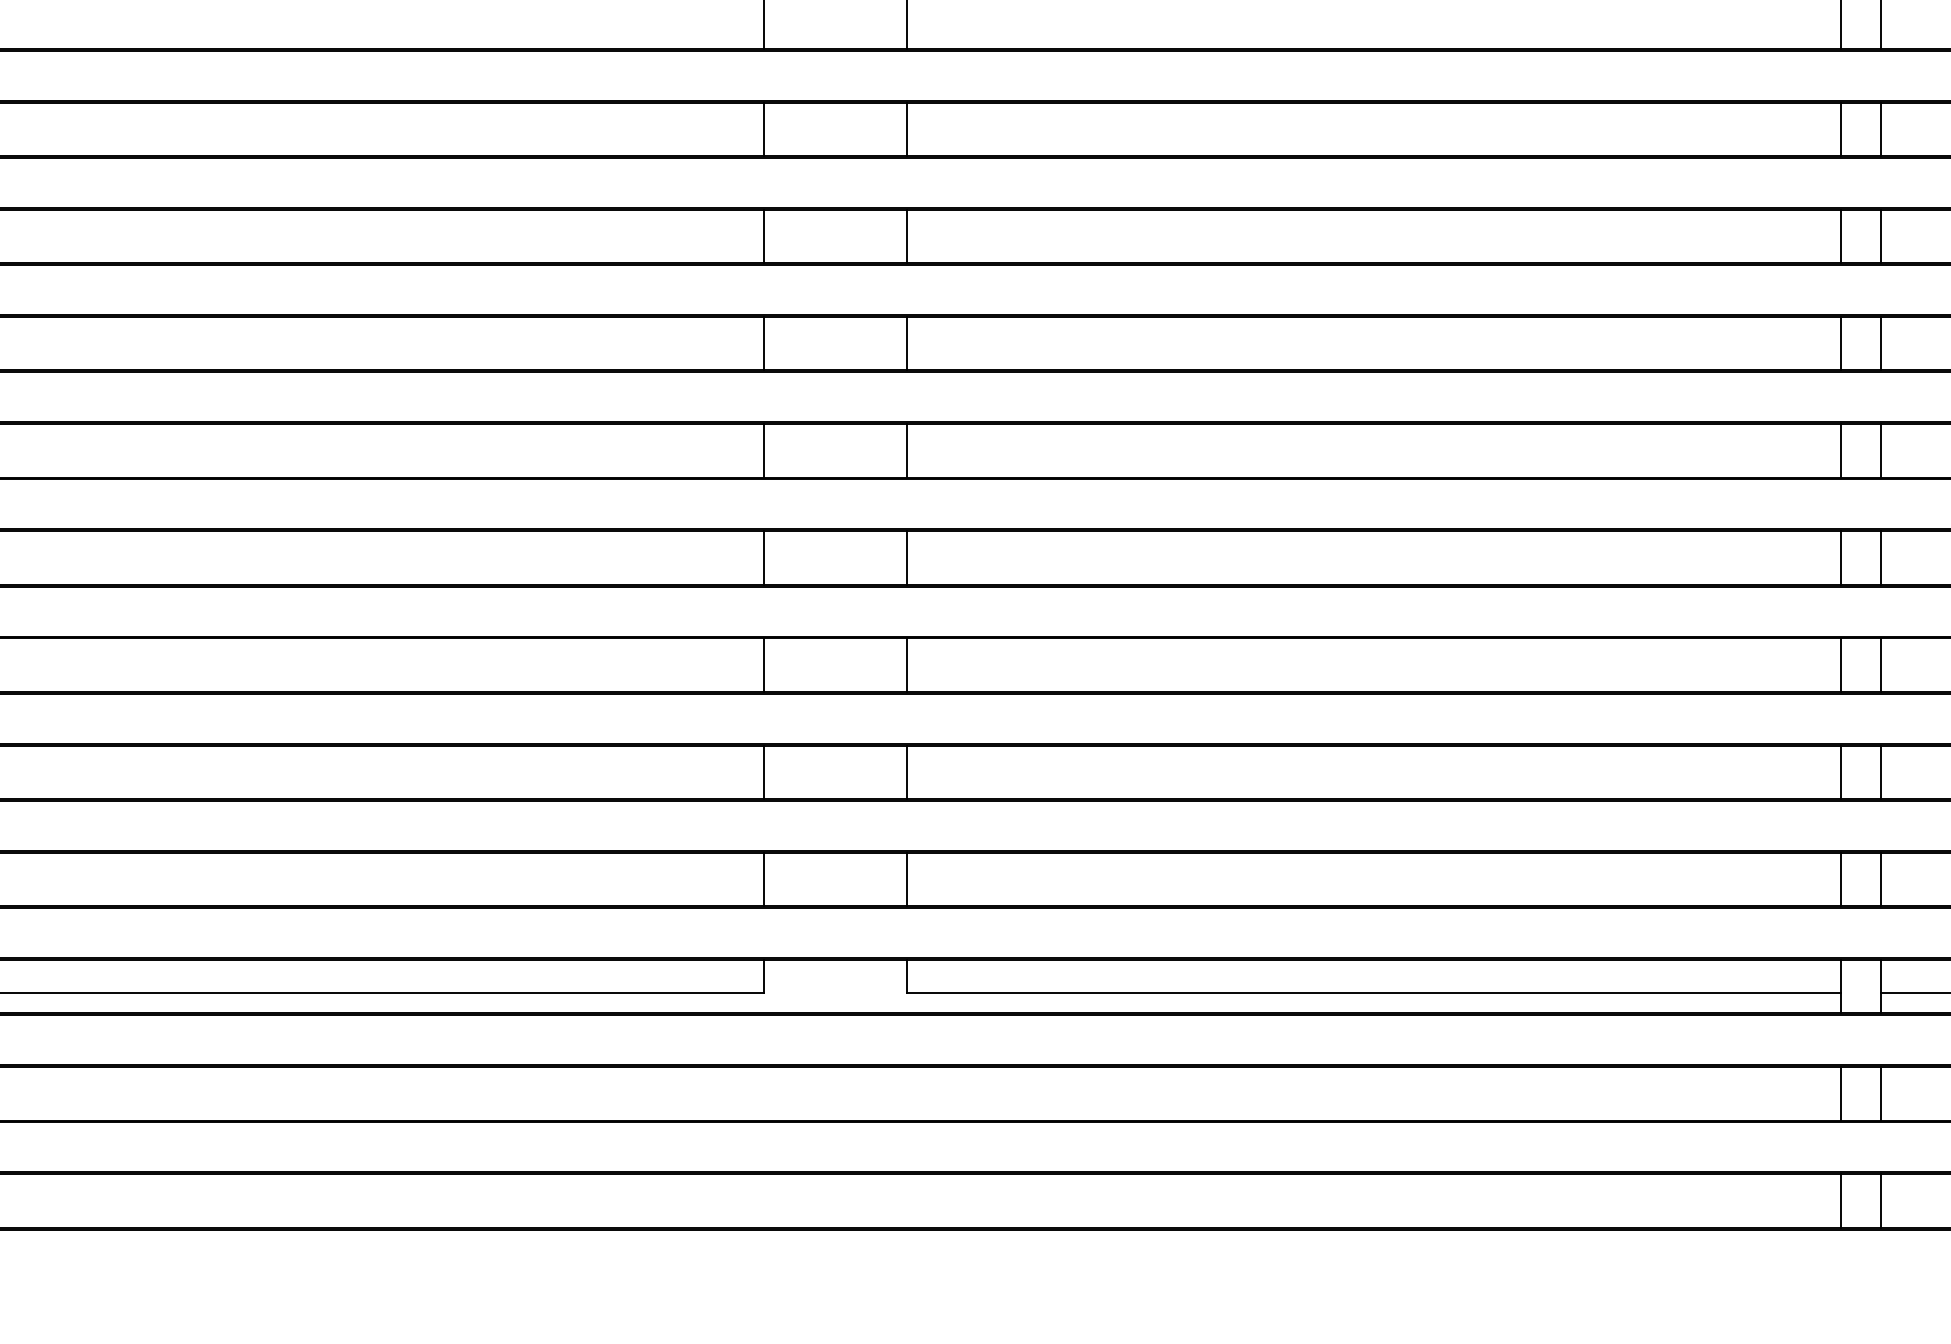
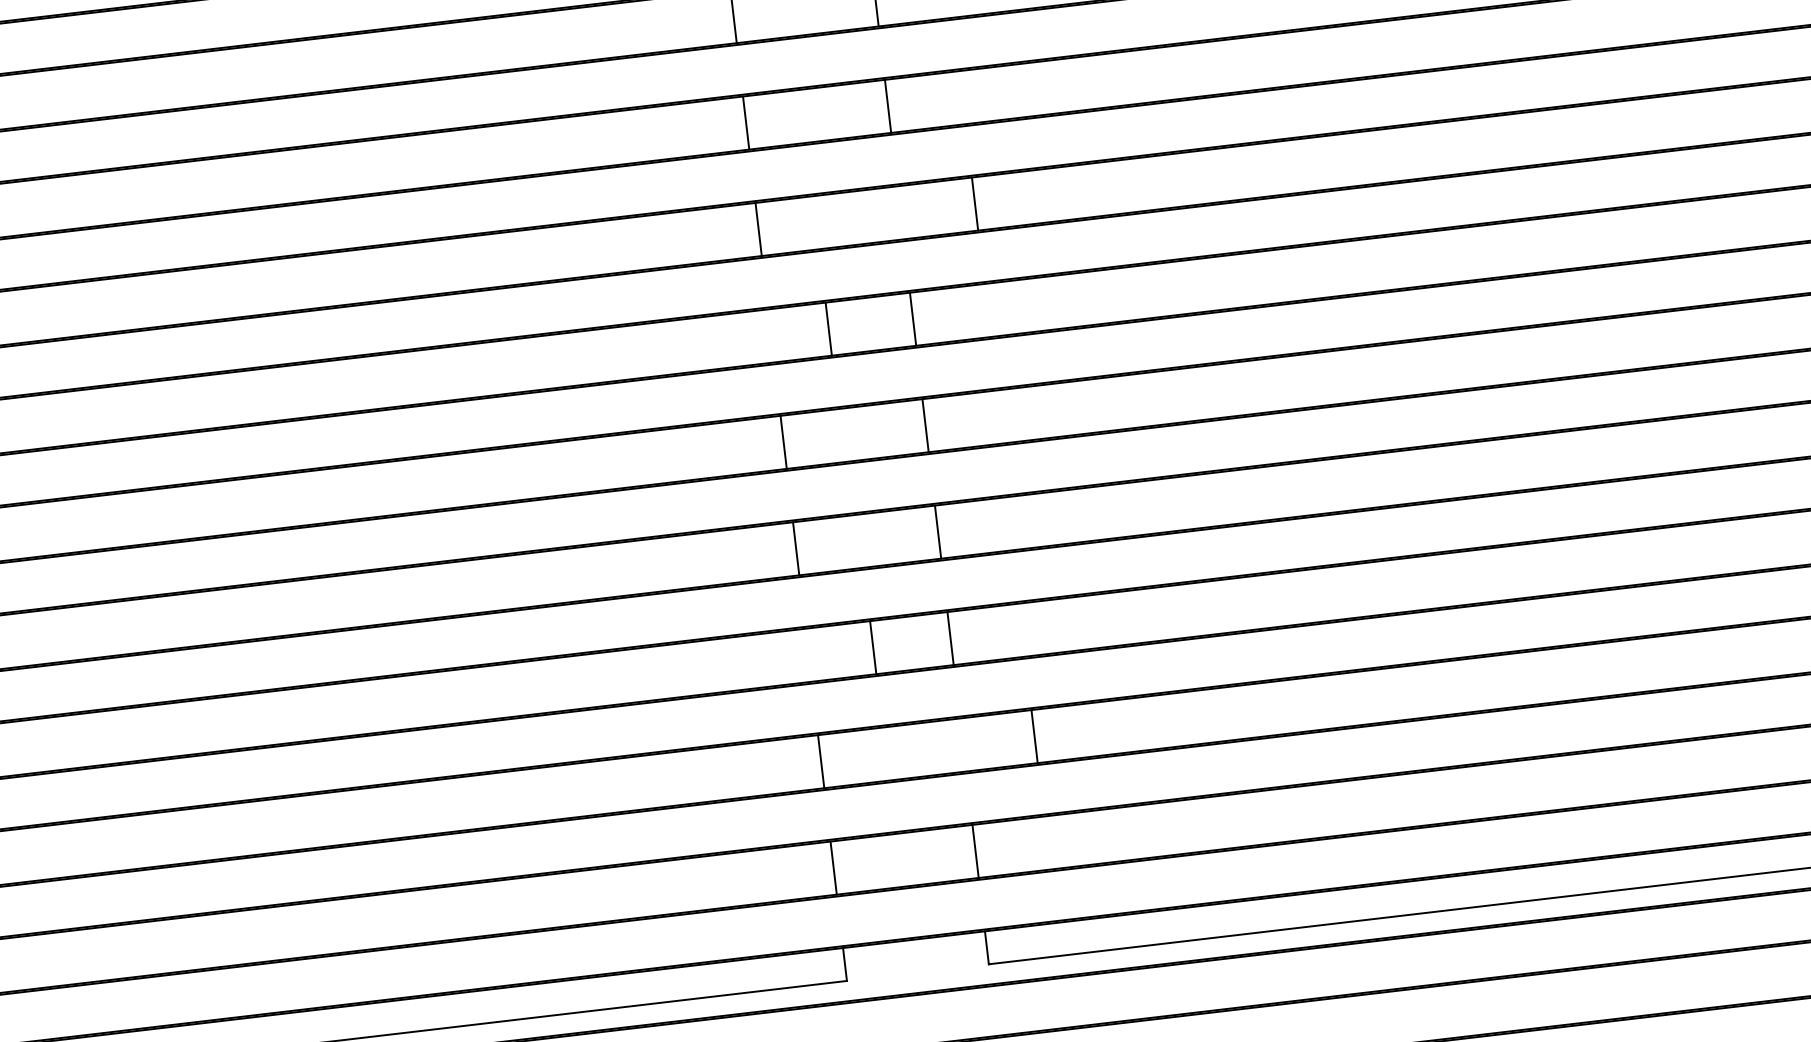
line: (906, 236) -> (974, 204), moved
line: (763, 343) -> (828, 329), moved
line: (763, 664) -> (872, 647), moved
line: (906, 772) -> (1034, 736), moved

